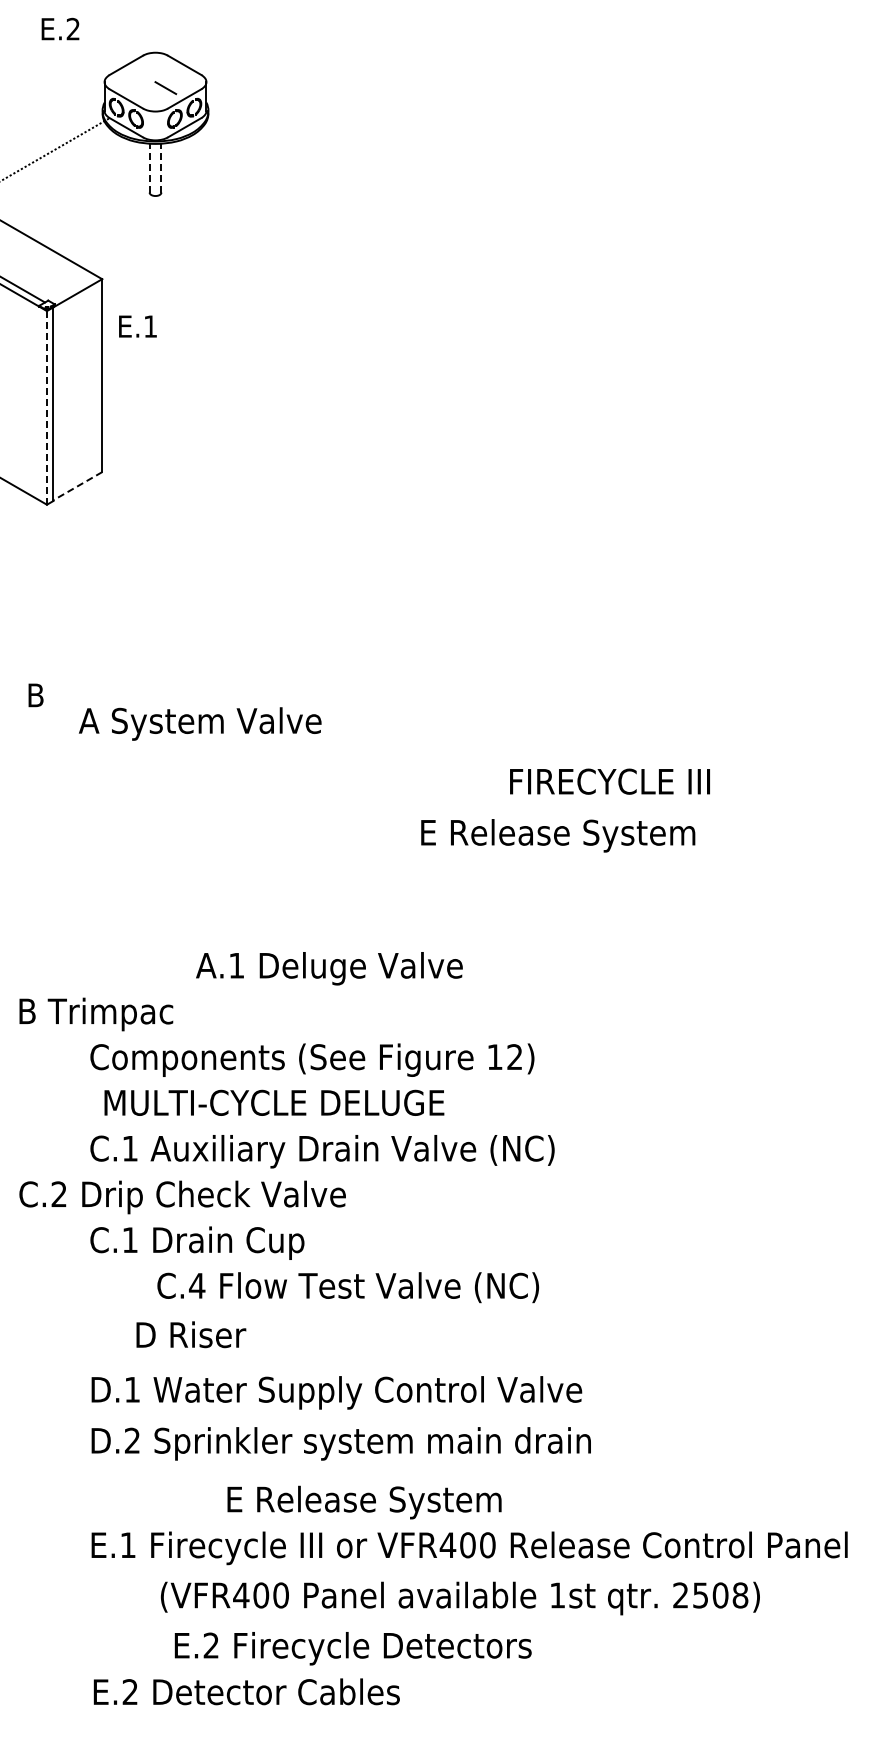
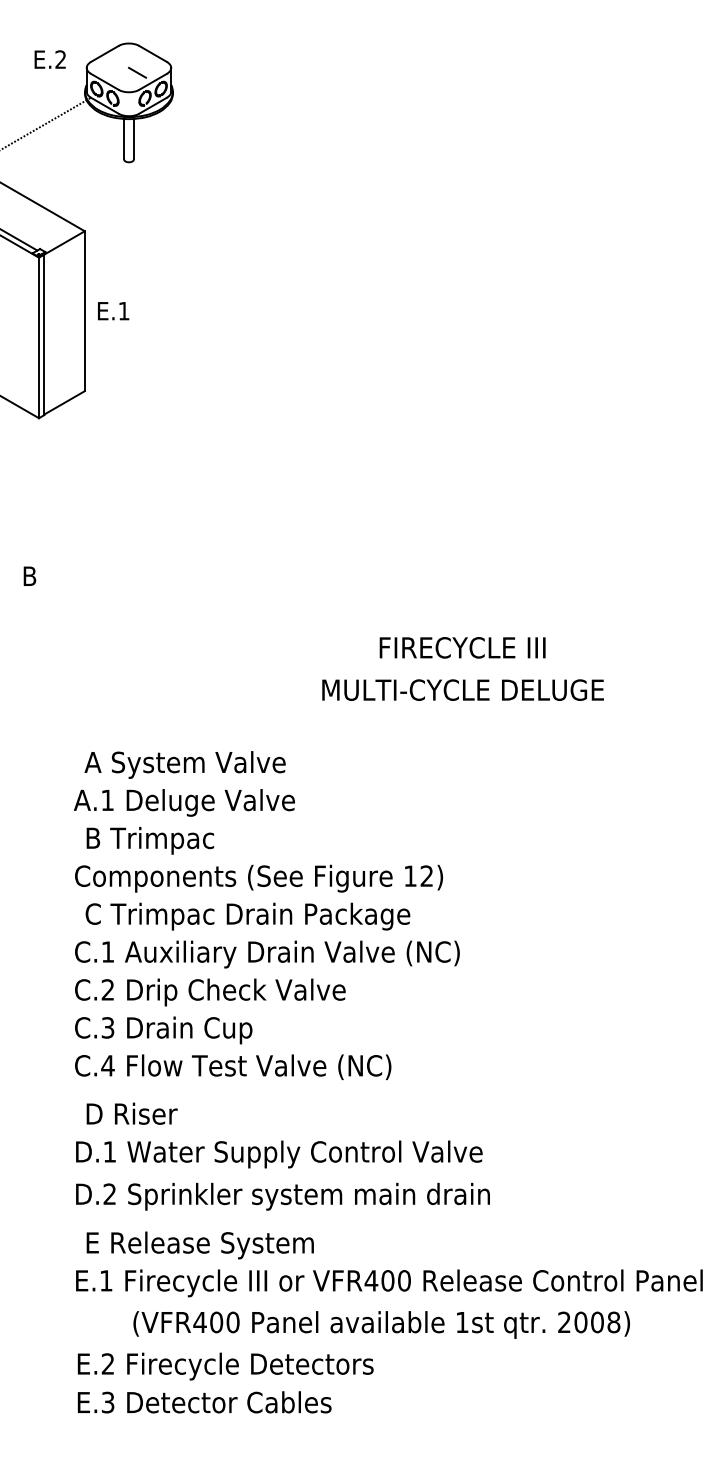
text: (60, 28) -> (50, 59), moved
line: (149, 167) -> (123, 138), dashed -> solid
line: (161, 167) -> (133, 138), dashed -> solid
text: (137, 326) -> (113, 311), moved
line: (46, 407) -> (38, 337), dashed -> solid
line: (77, 486) -> (64, 403), dashed -> solid
text: (200, 723) -> (185, 764), moved
text: (609, 781) -> (462, 647), moved
text: (558, 835) -> (463, 692), E Release System -> MULTI-CYCLE DELUGE
text: (329, 968) -> (184, 802), moved
text: (96, 1014) -> (150, 840), moved
text: (298, 1105) -> (247, 916), MULTI-CYCLE DELUGE -> C Trimpac Drain Package
text: (182, 1197) -> (210, 992), moved
text: (129, 1240) -> (107, 1028), C.1 -> C.3
text: (348, 1287) -> (233, 1067), moved
text: (191, 1334) -> (132, 1113), moved
text: (364, 1502) -> (200, 1245), moved
text: (700, 1595) -> (580, 1322), 2508) -> 2008)
text: (352, 1648) -> (225, 1366), moved
text: (129, 1692) -> (107, 1402), E.2 -> E.3

